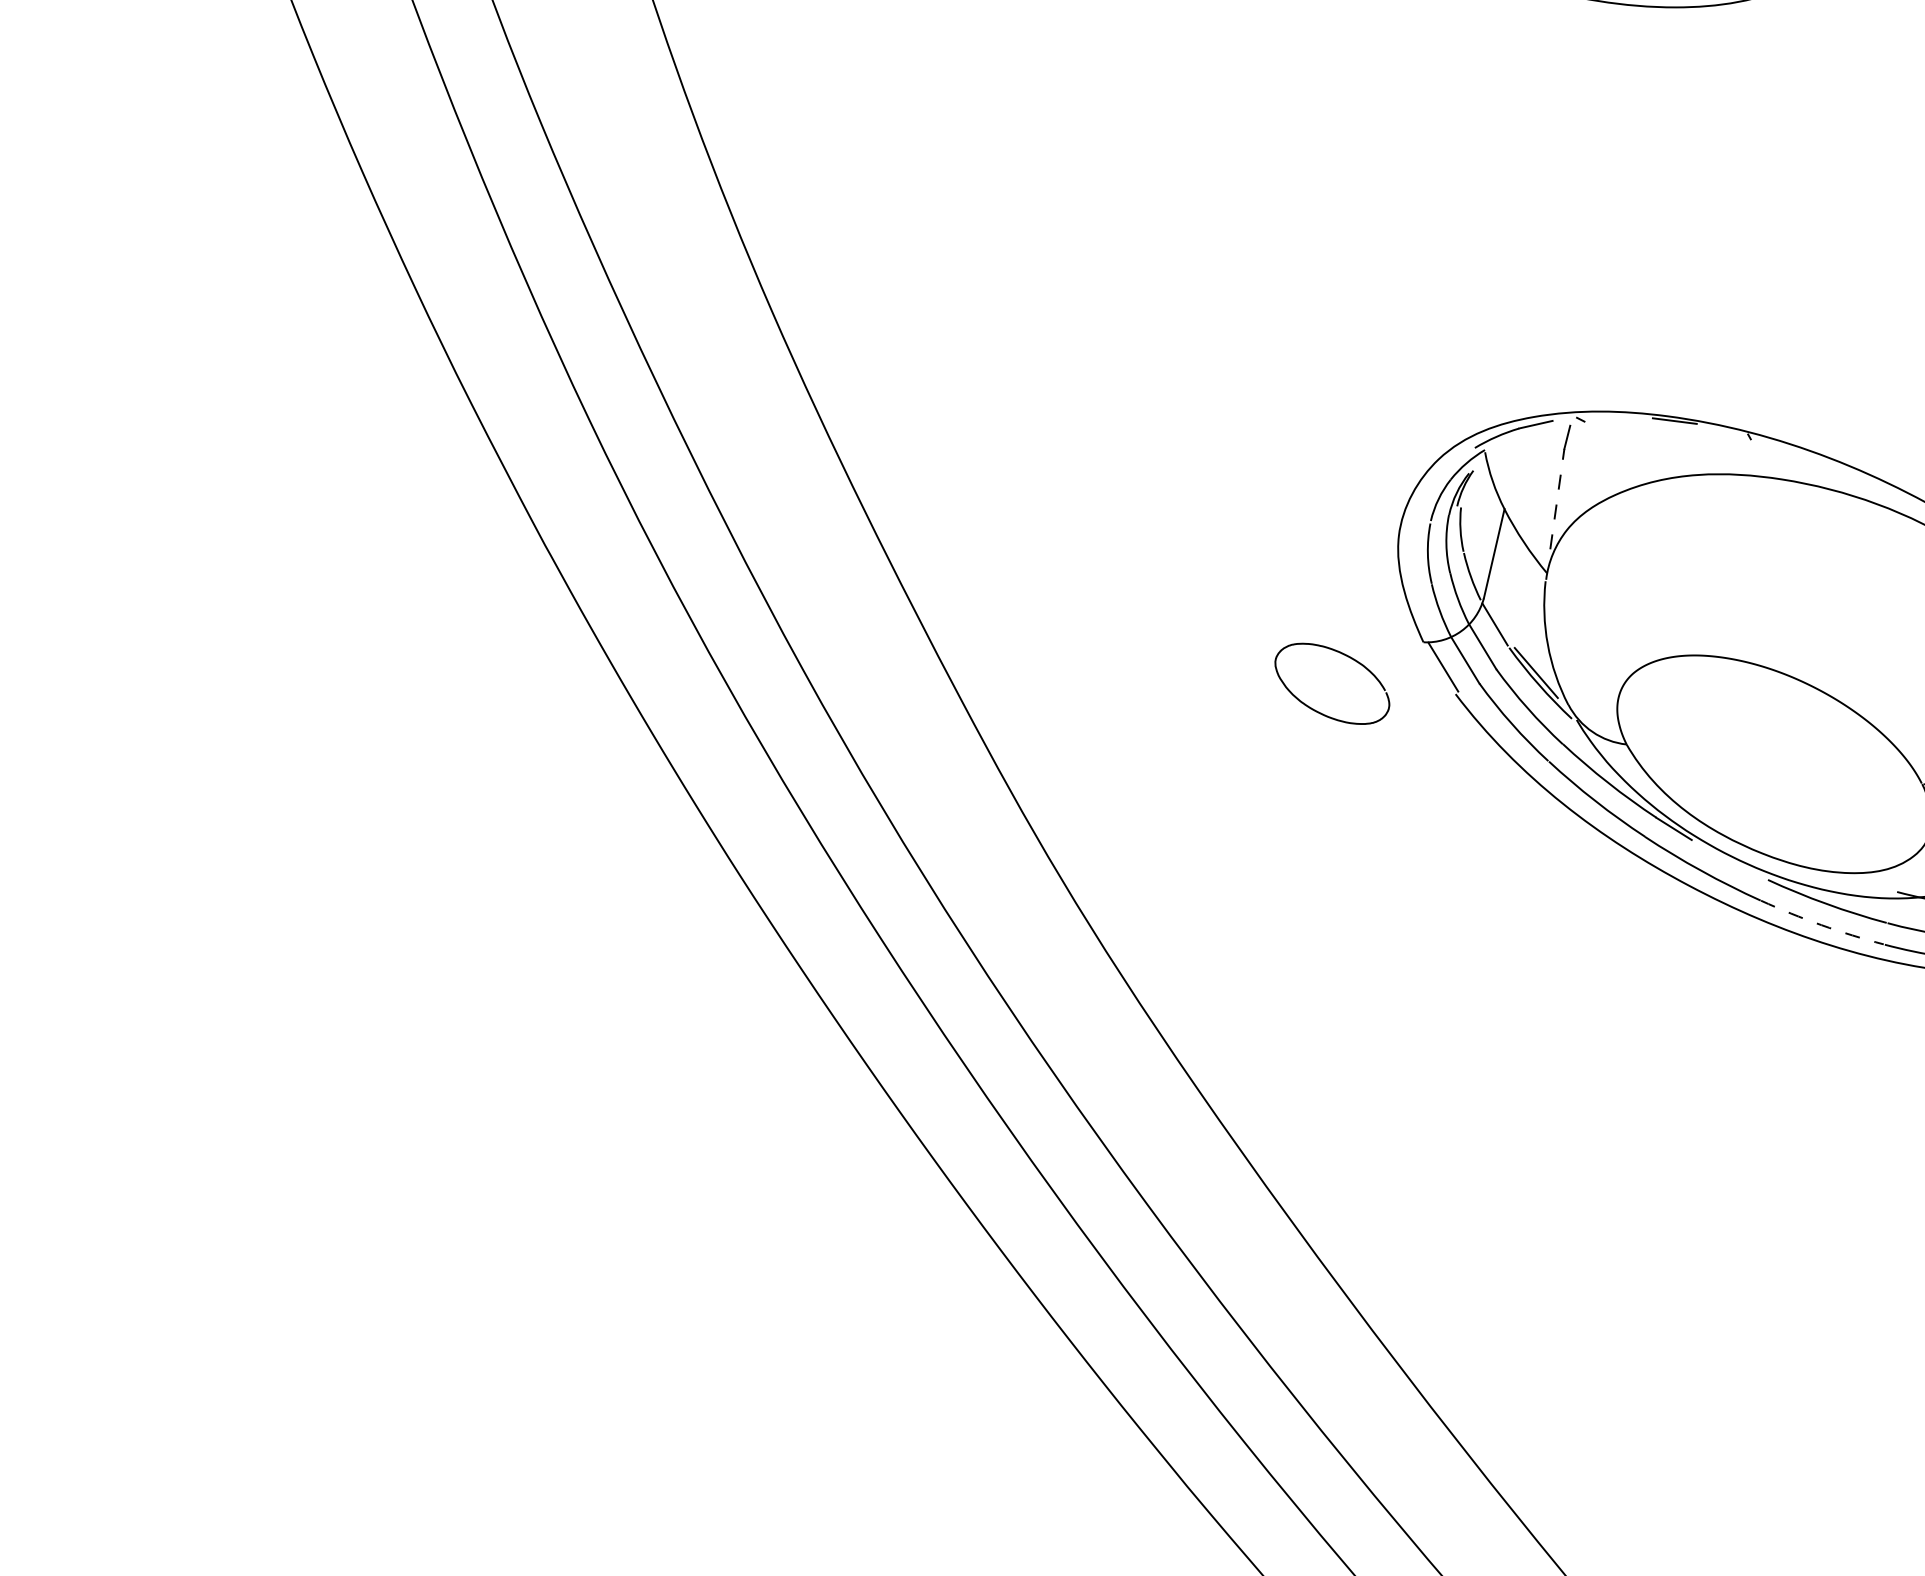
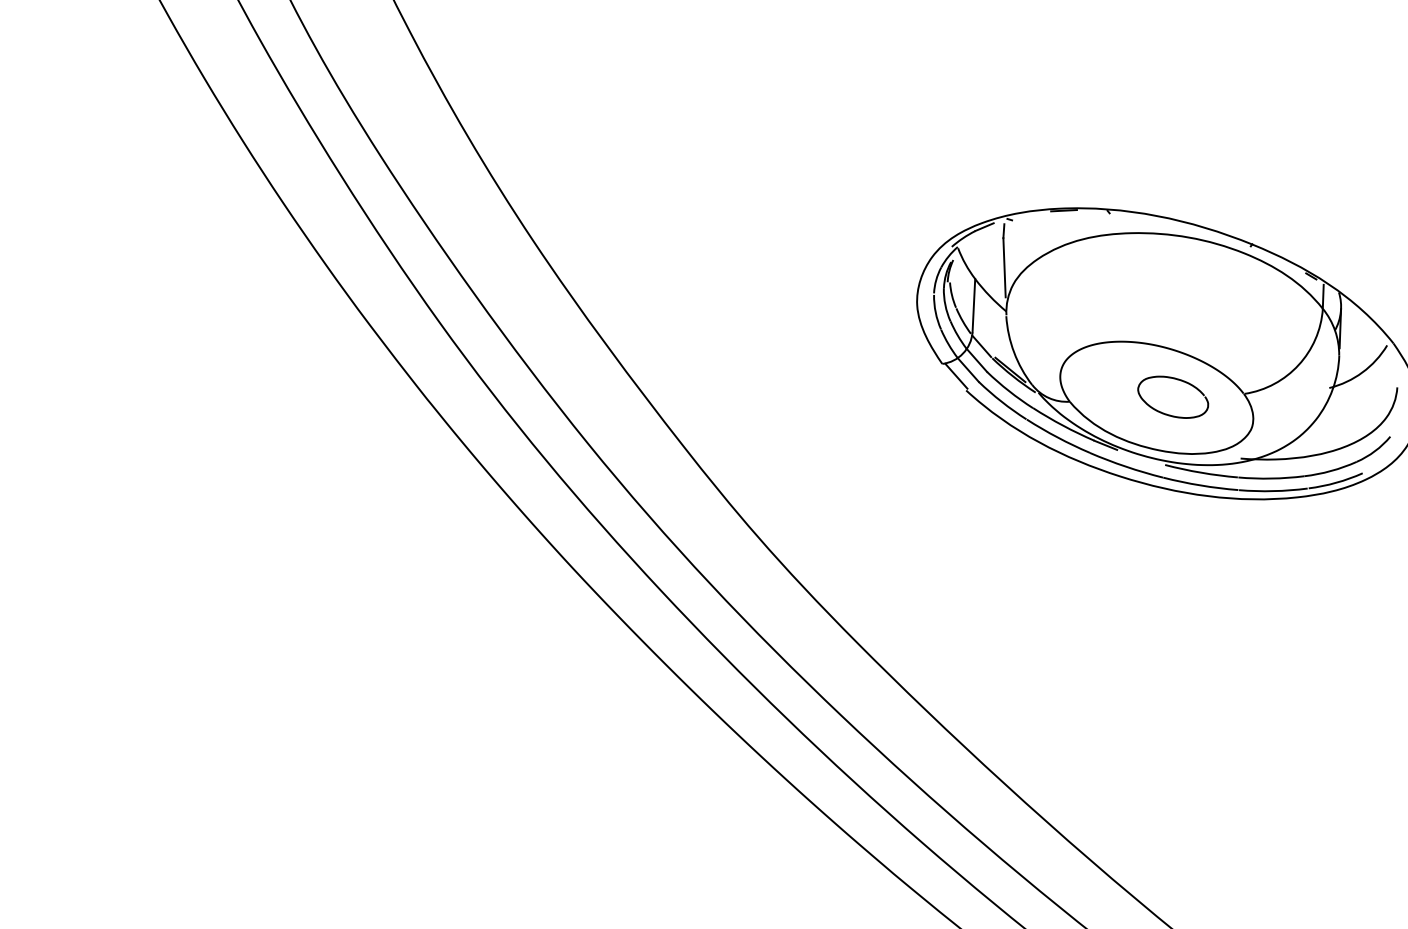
line: (1557, 498) -> (1004, 267), dashed -> solid
curve: (1344, 656) -> (1177, 380), moved
arc: (1821, 925) -> (1200, 485), dashed -> solid

